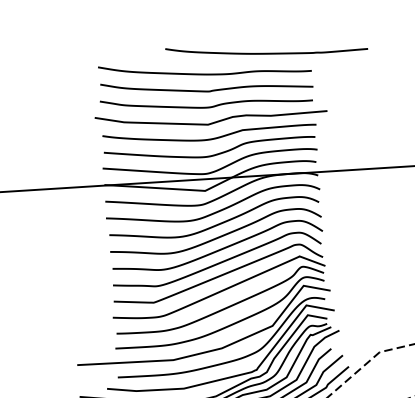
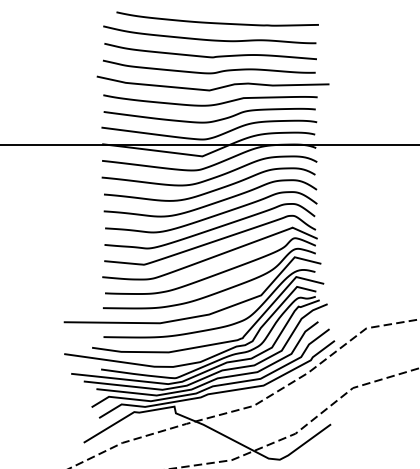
curve: (266, 52) -> (217, 22), moved

